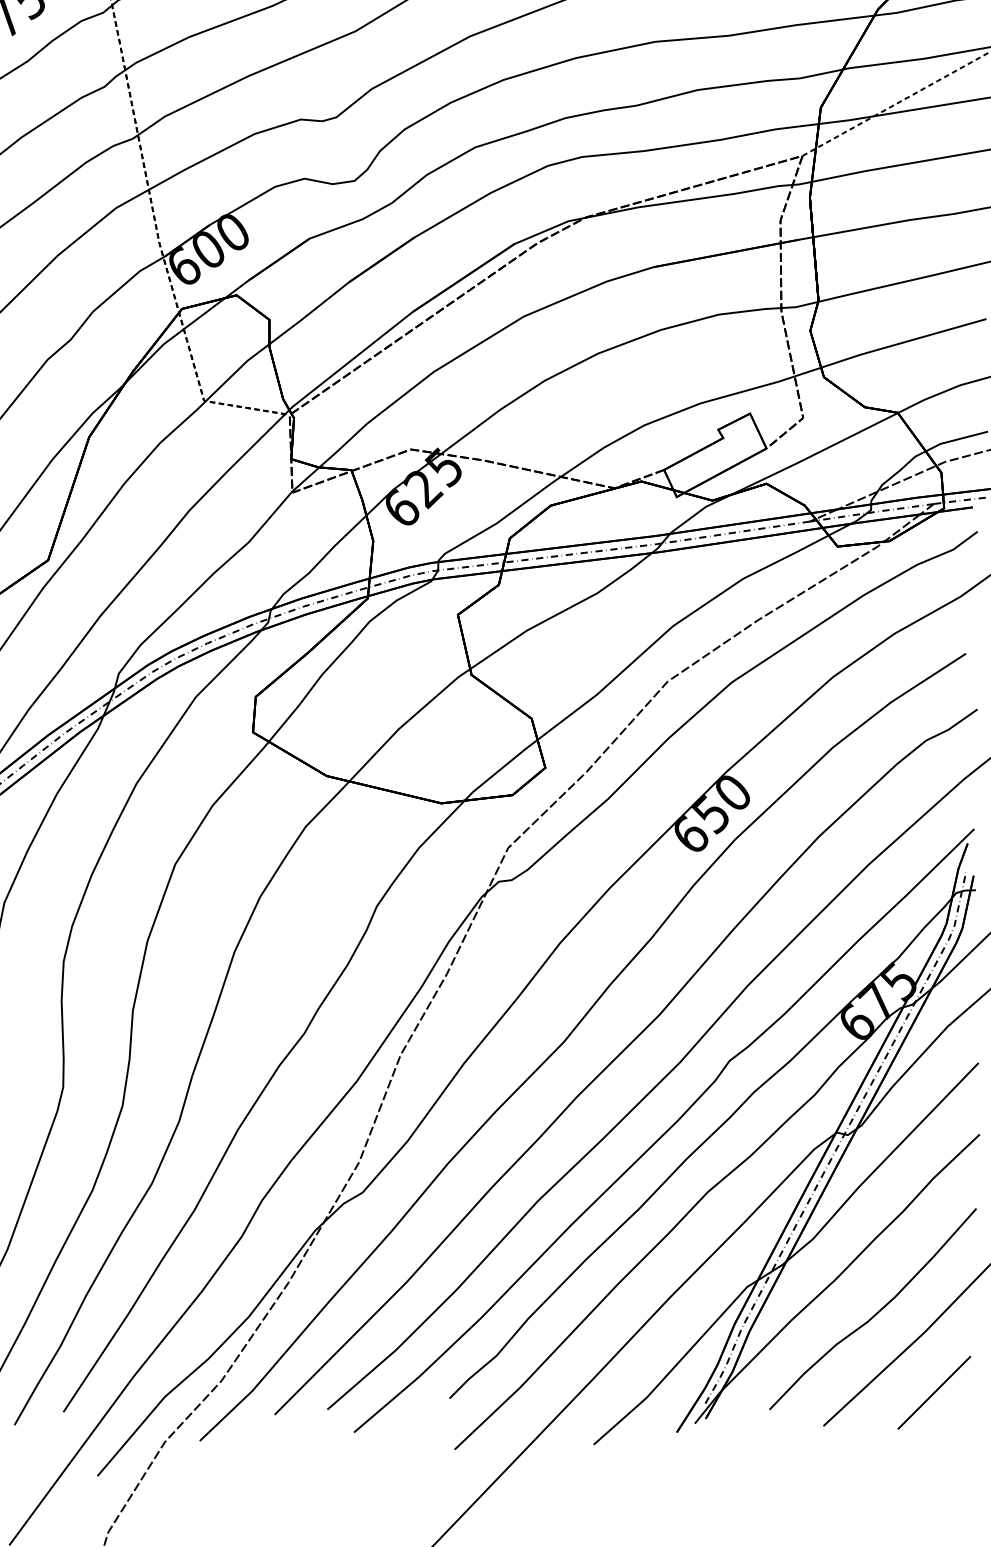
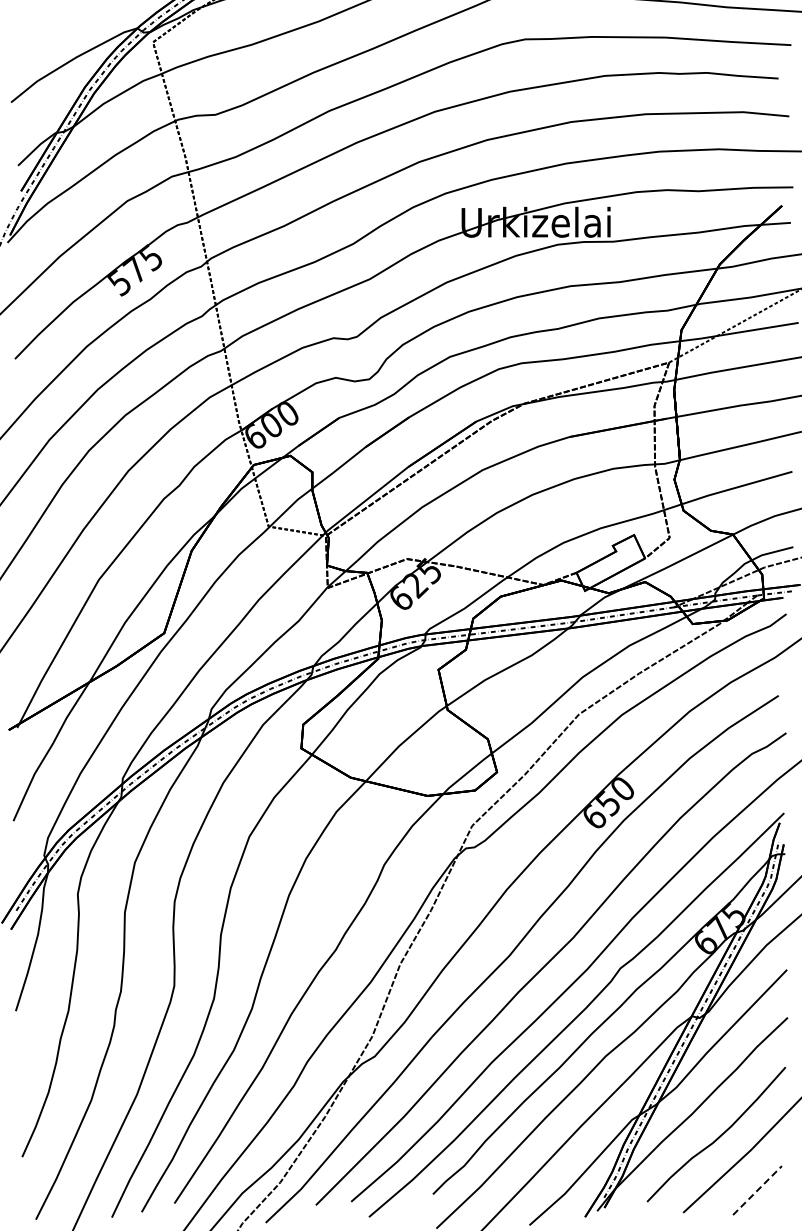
line: (934, 1392) -> (757, 1190), solid -> dashed

